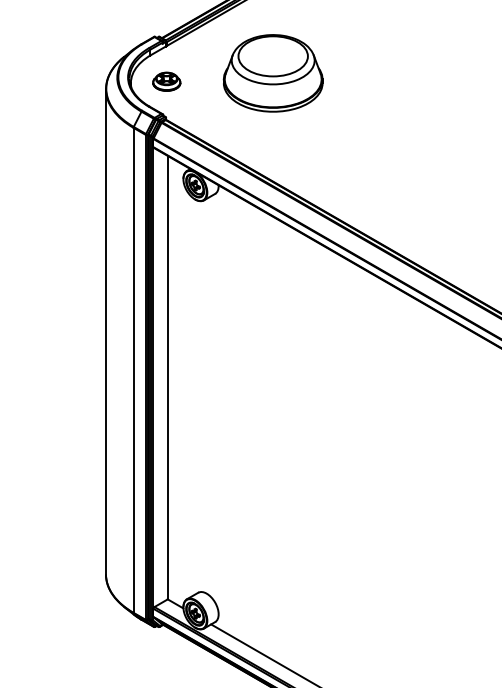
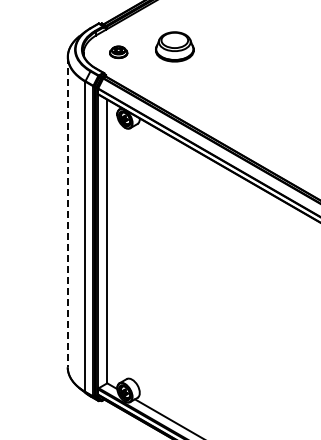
part: (272, 72) -> (174, 46), size x0.6
part: (166, 80) -> (118, 51), moved
line: (105, 332) -> (67, 212), solid -> dashed

